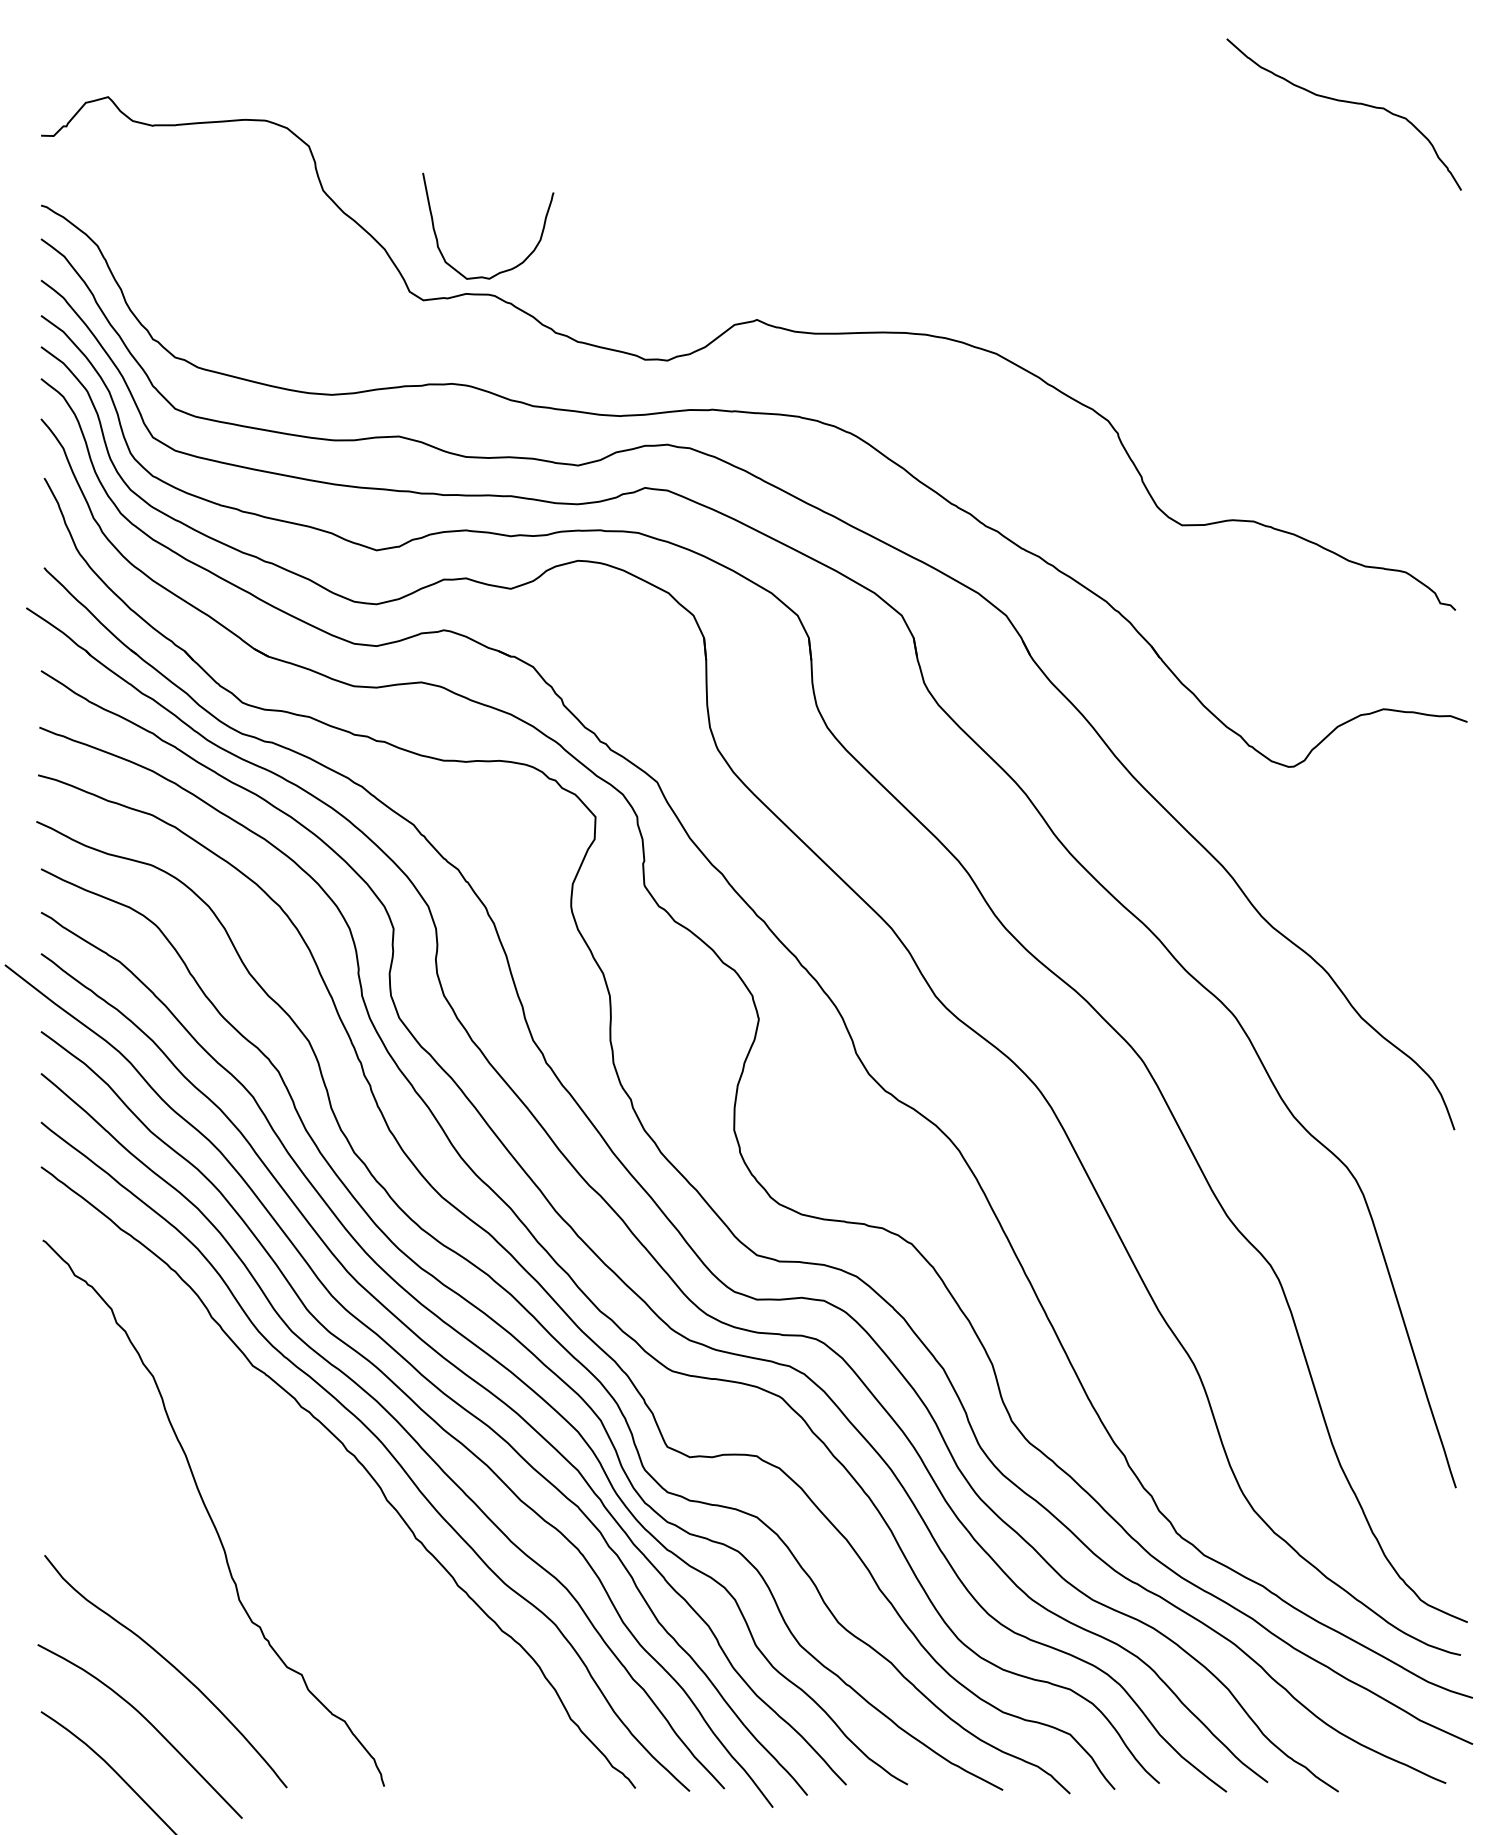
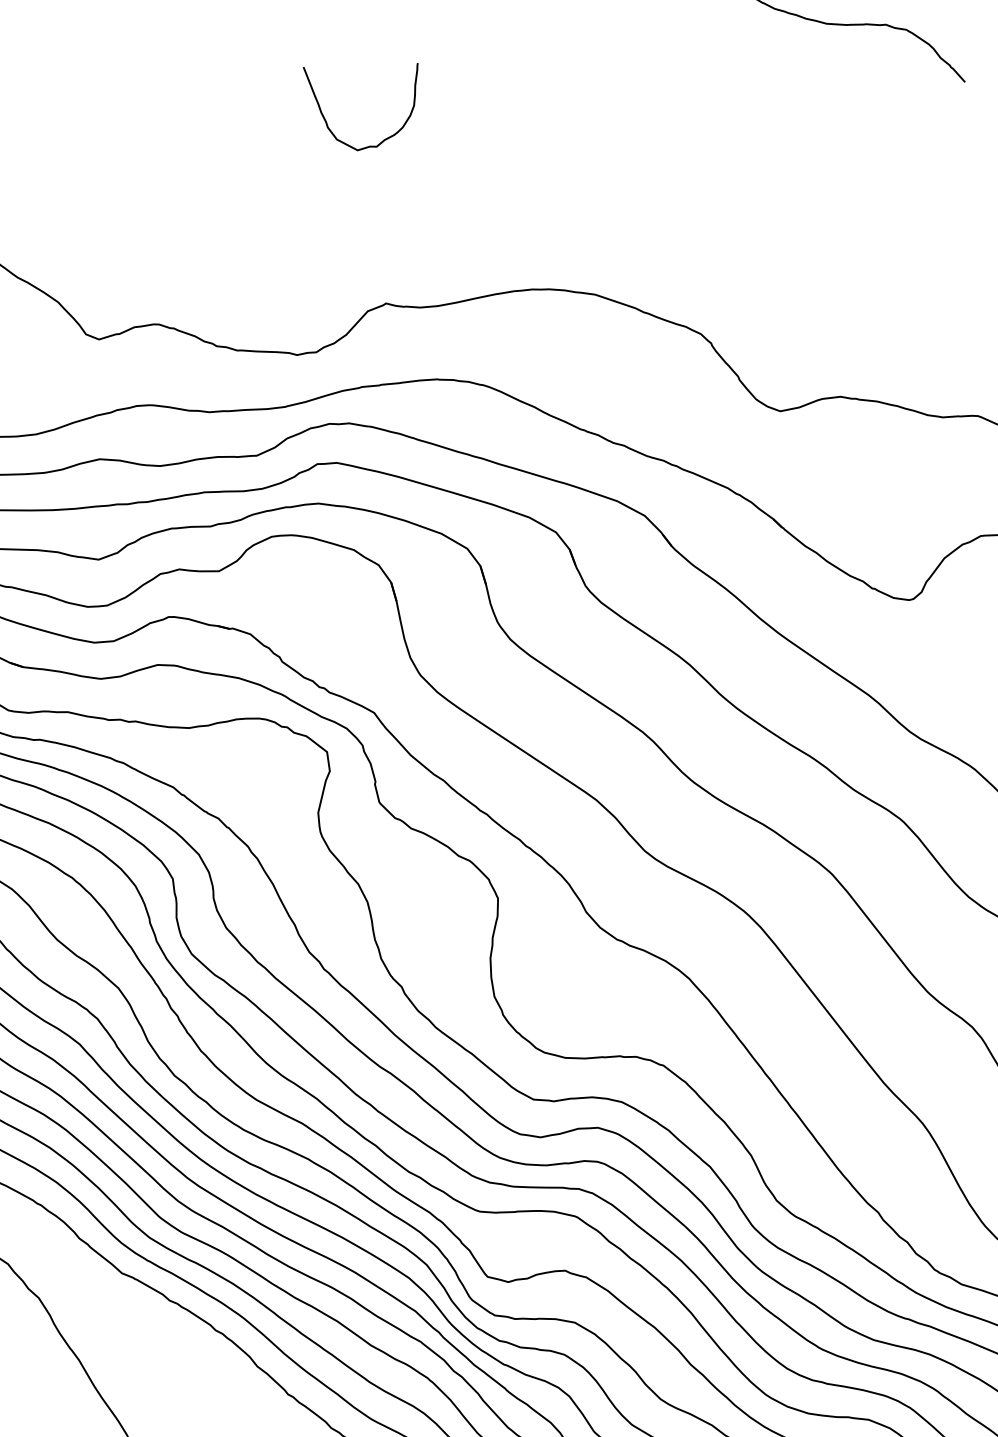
curve: (503, 270) -> (387, 137), moved

